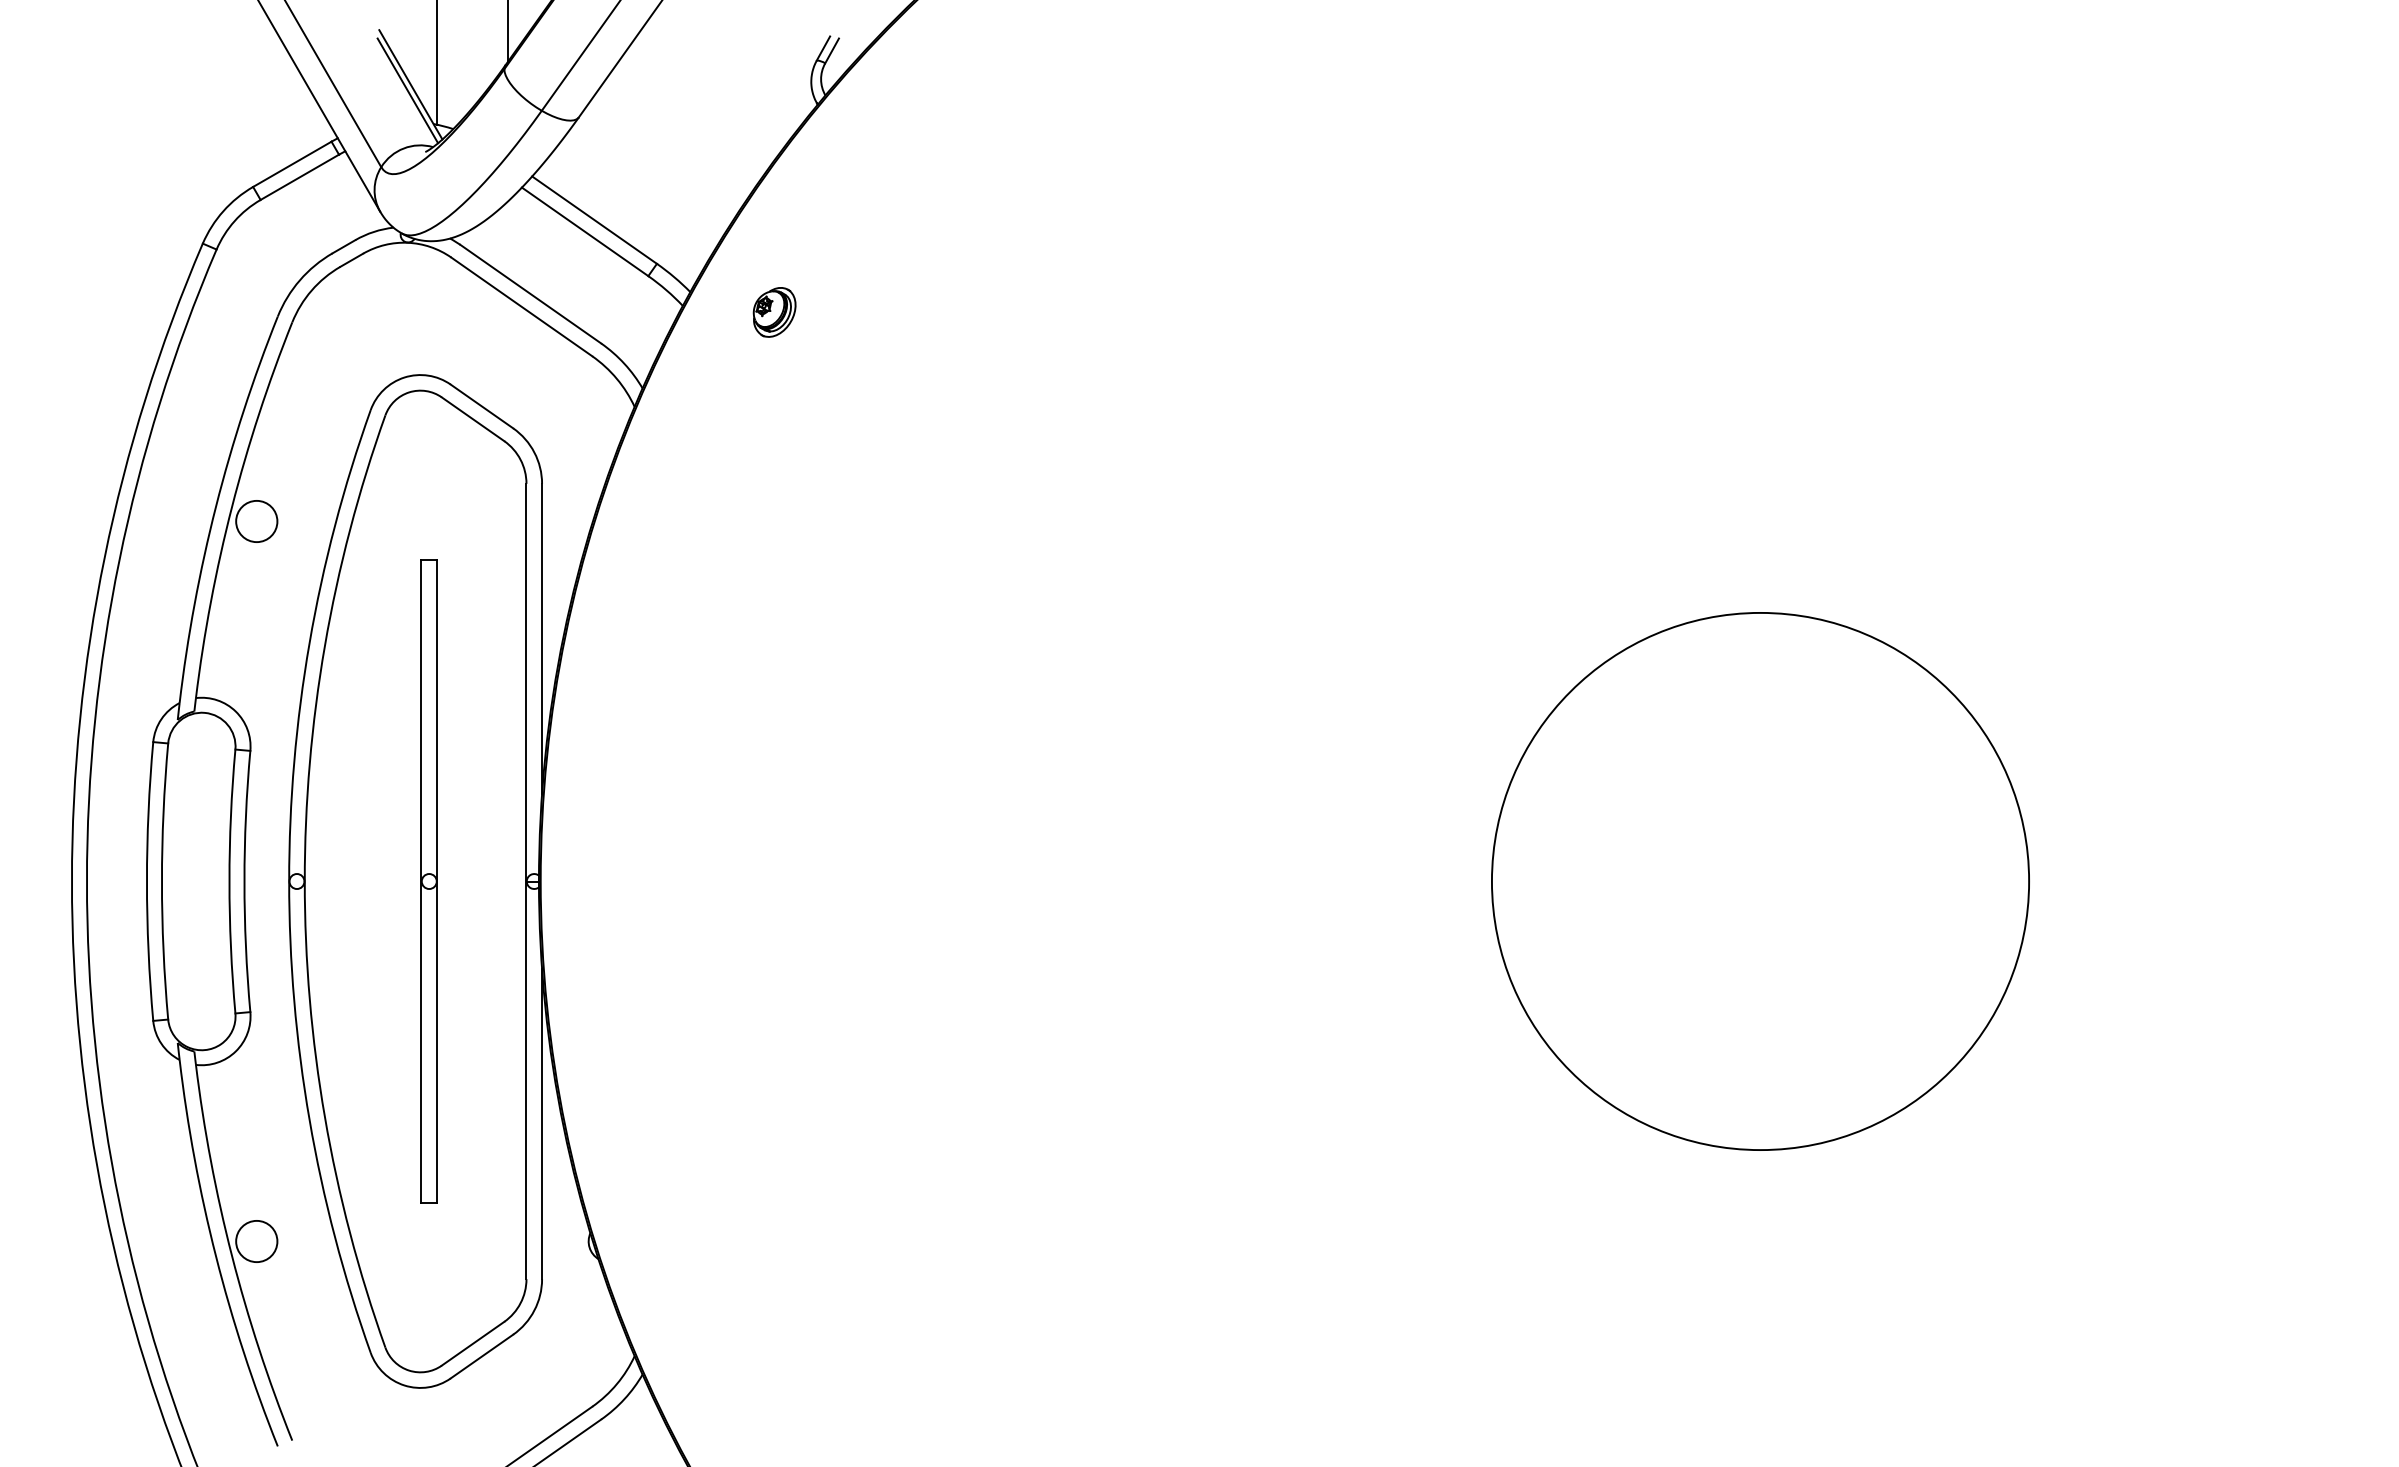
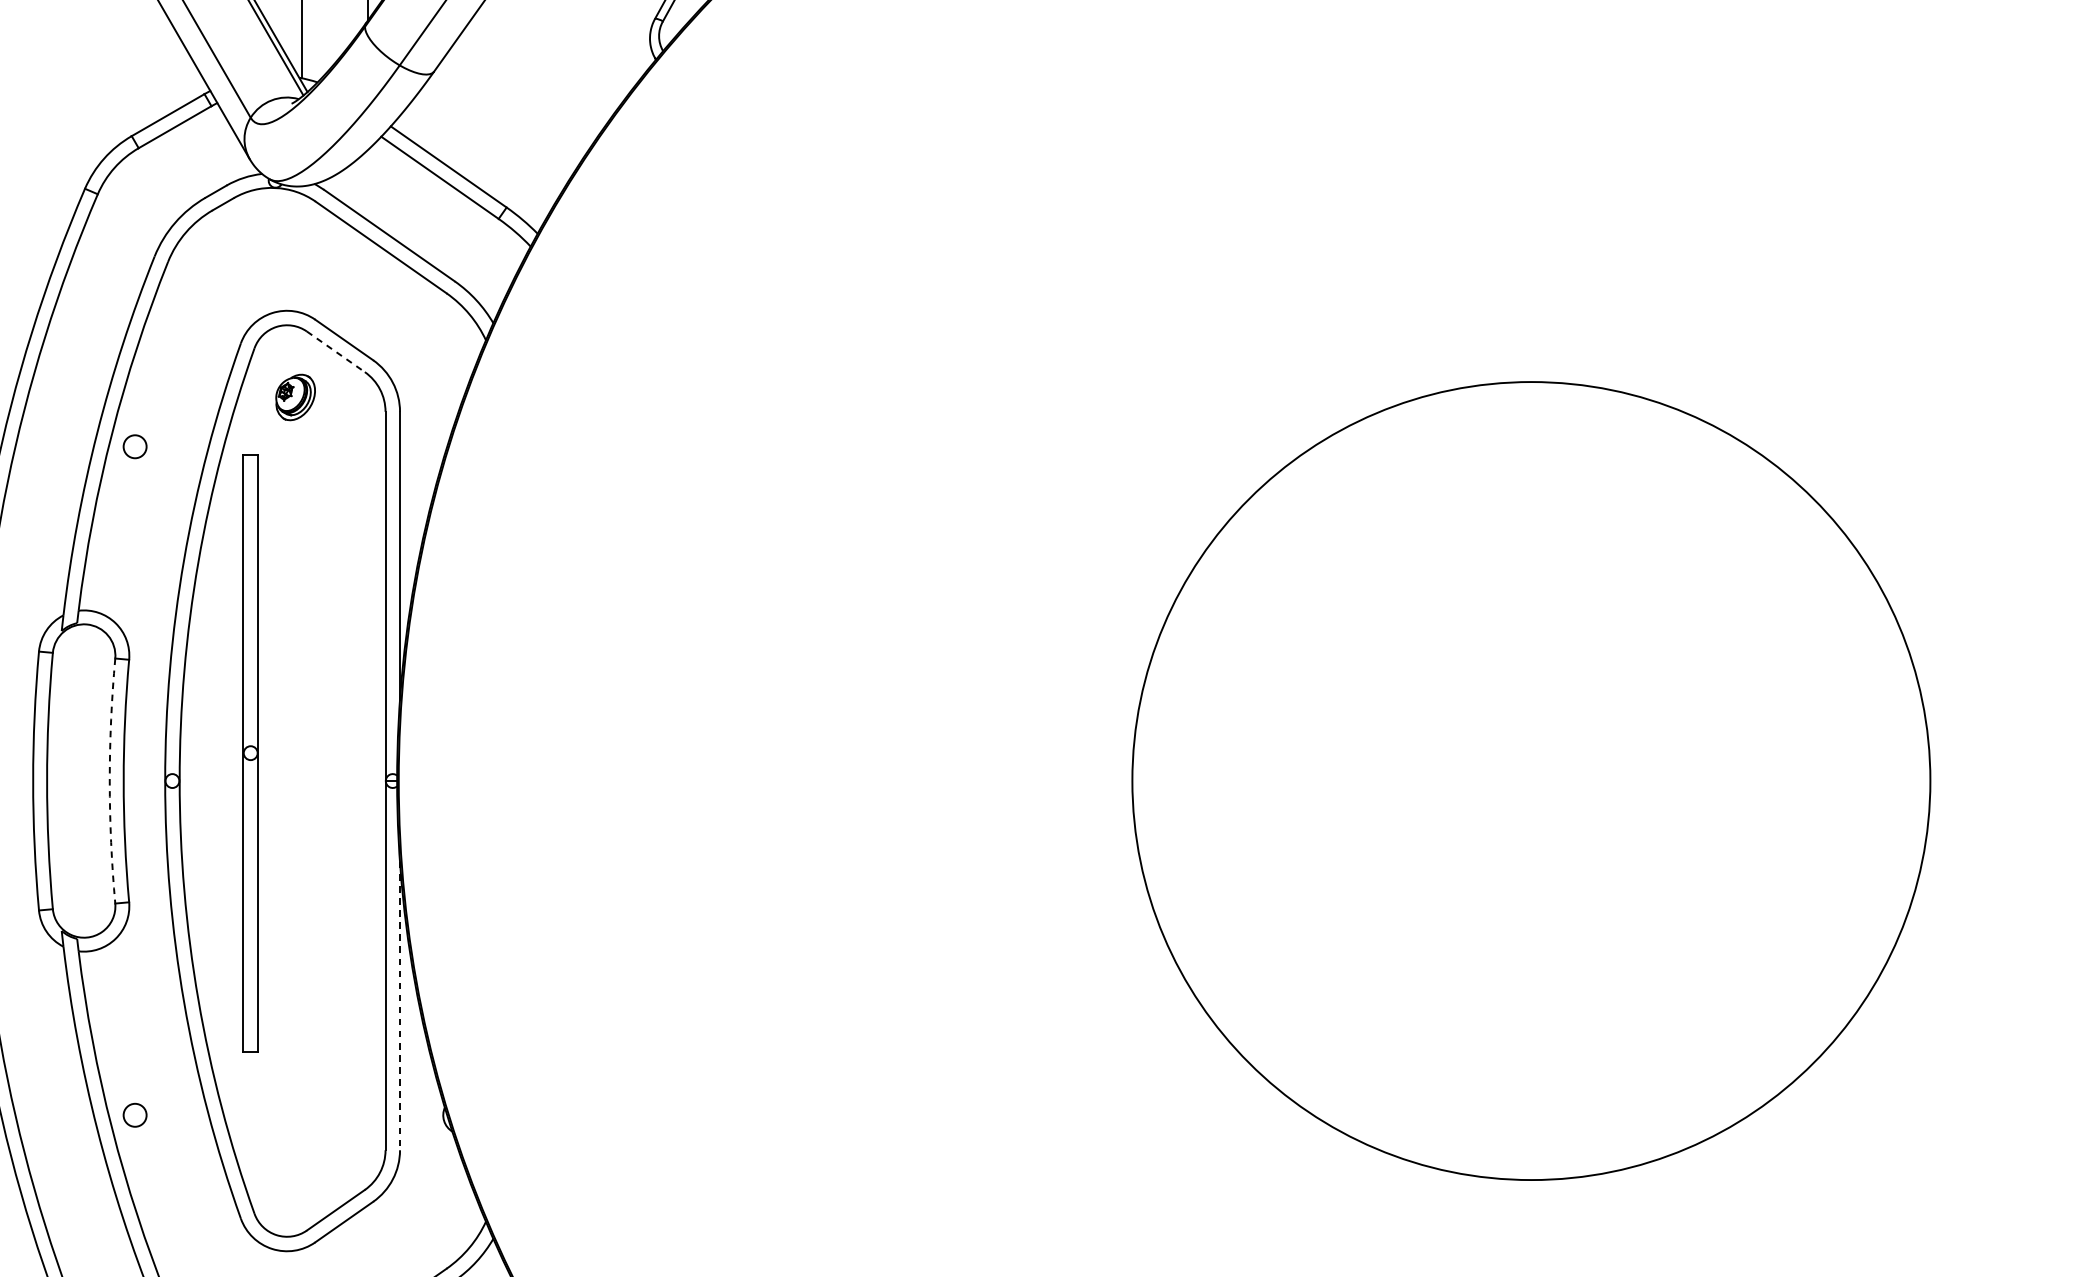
part: (774, 312) -> (295, 397), moved
line: (473, 419) -> (336, 352), solid -> dashed
circle: (256, 521) -> (134, 446), size x0.6
arc: (229, 881) -> (109, 781), solid -> dashed
part: (428, 881) -> (249, 753), moved
circle: (1760, 881) -> (1531, 781), size x1.6
line: (542, 1124) -> (400, 1006), solid -> dashed
circle: (256, 1241) -> (134, 1115), size x0.6

